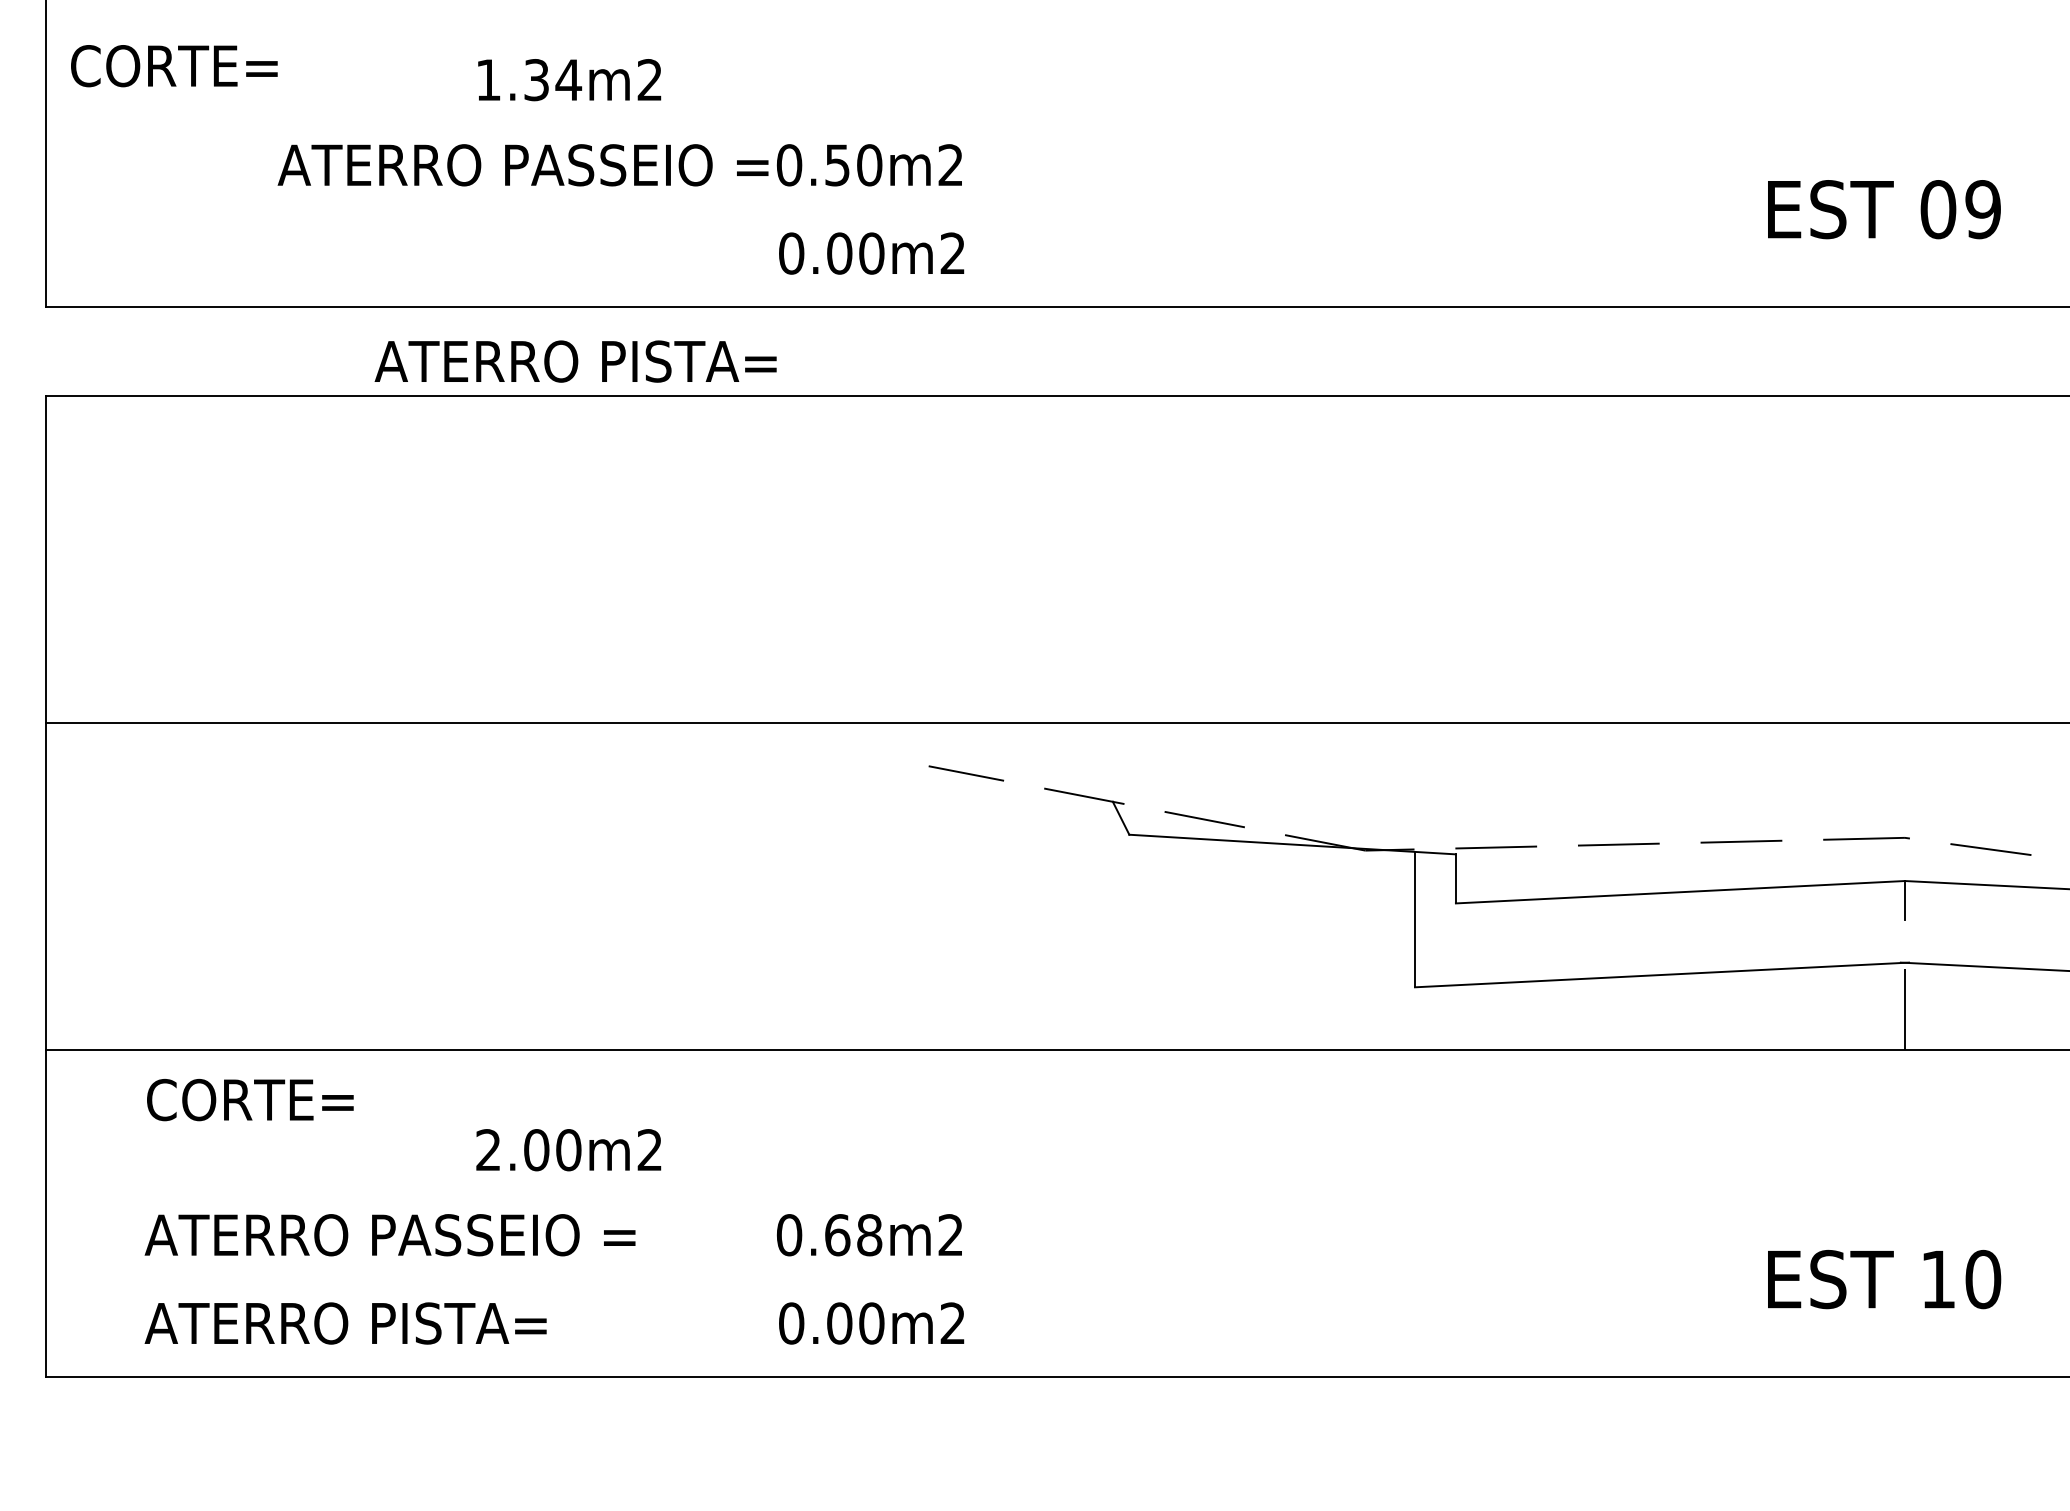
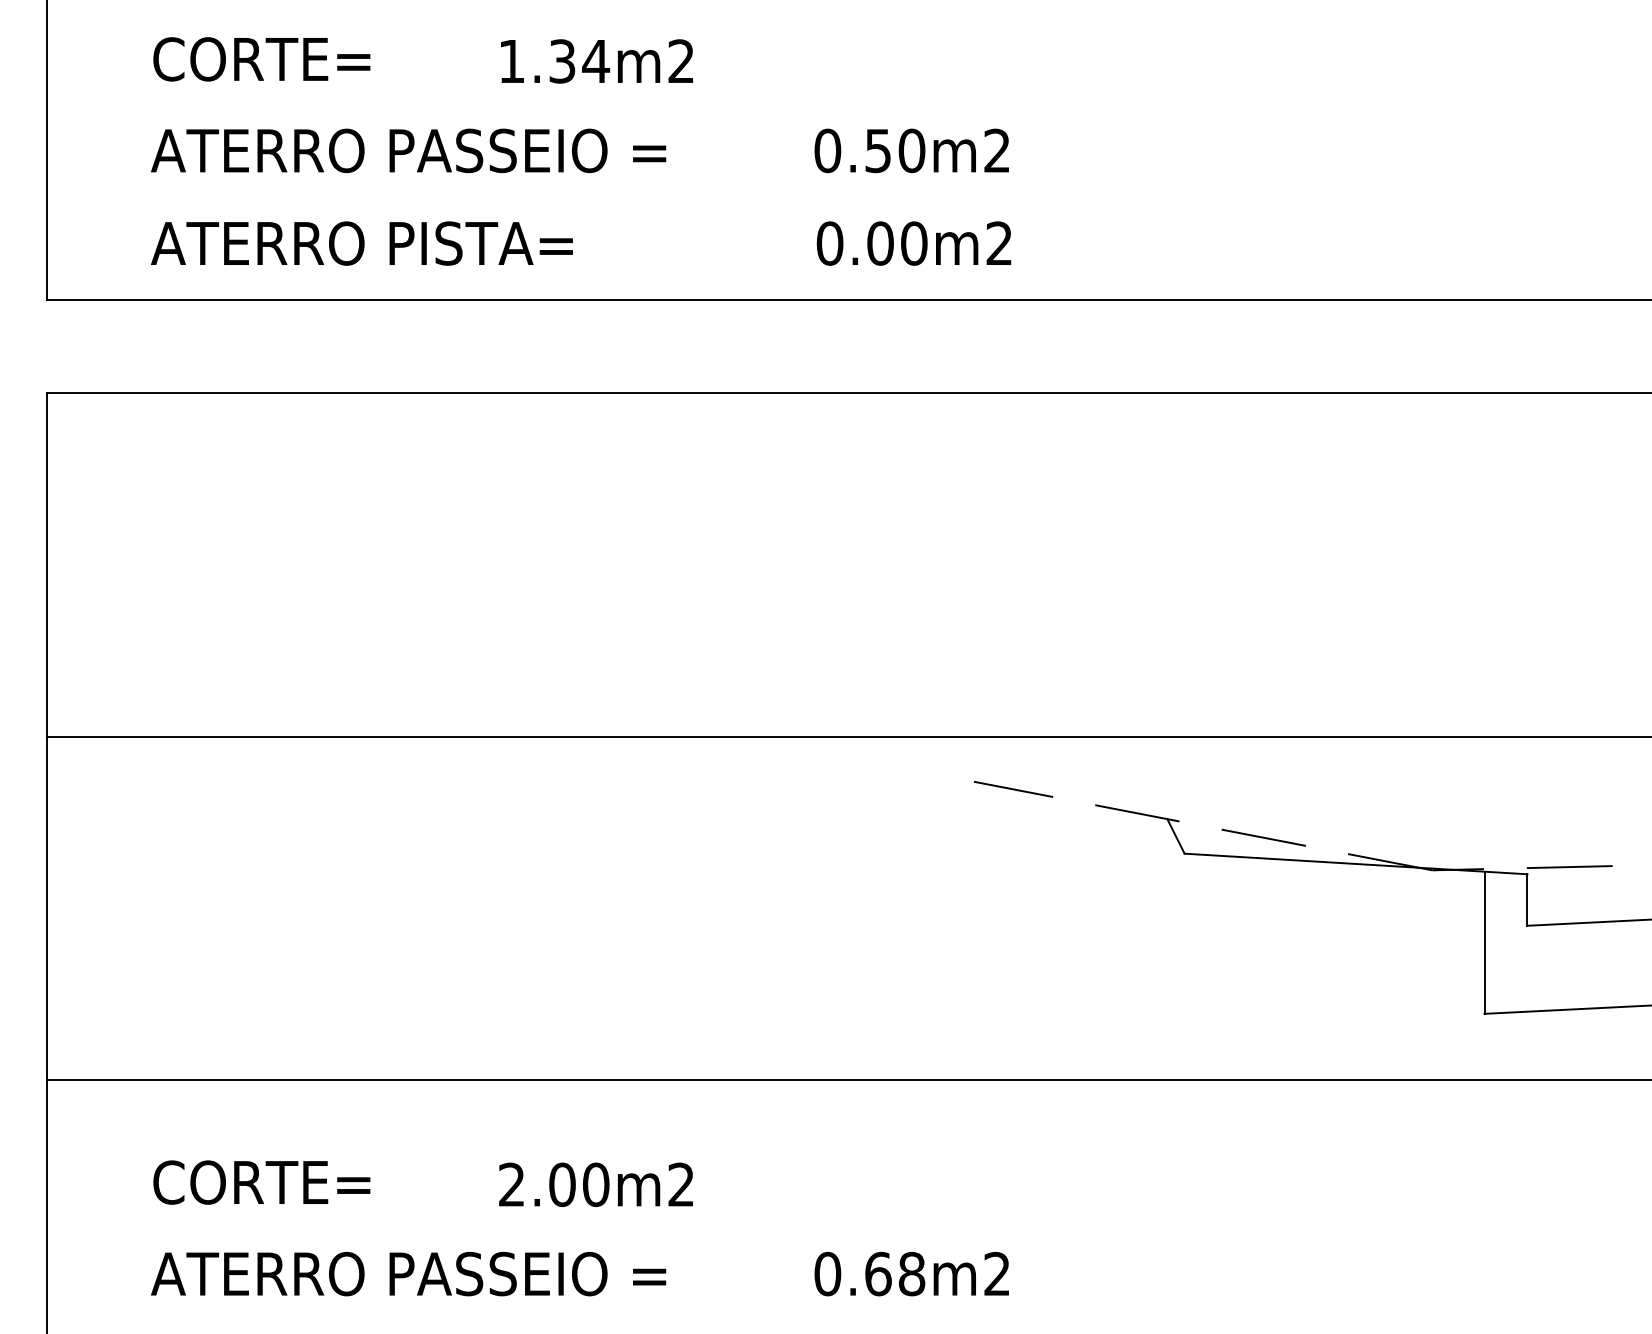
text: (174, 66) -> (261, 59), moved
text: (522, 165) -> (407, 151), moved
text: (575, 361) -> (361, 243), moved
text: (250, 1100) -> (261, 1183), moved

